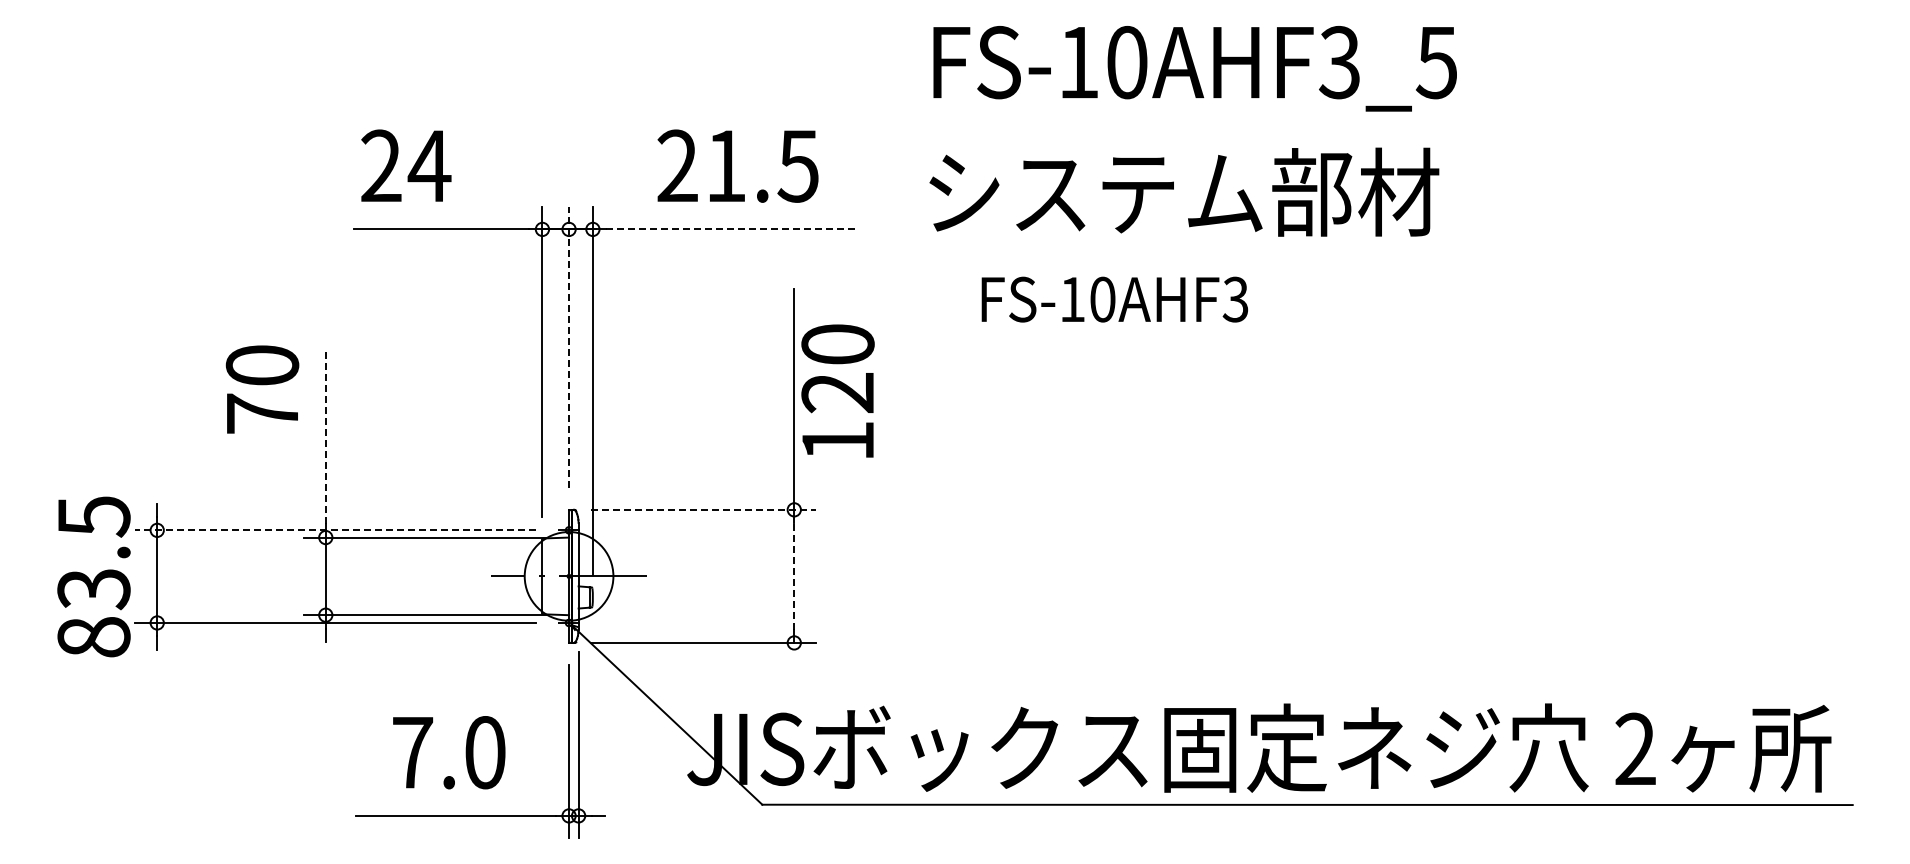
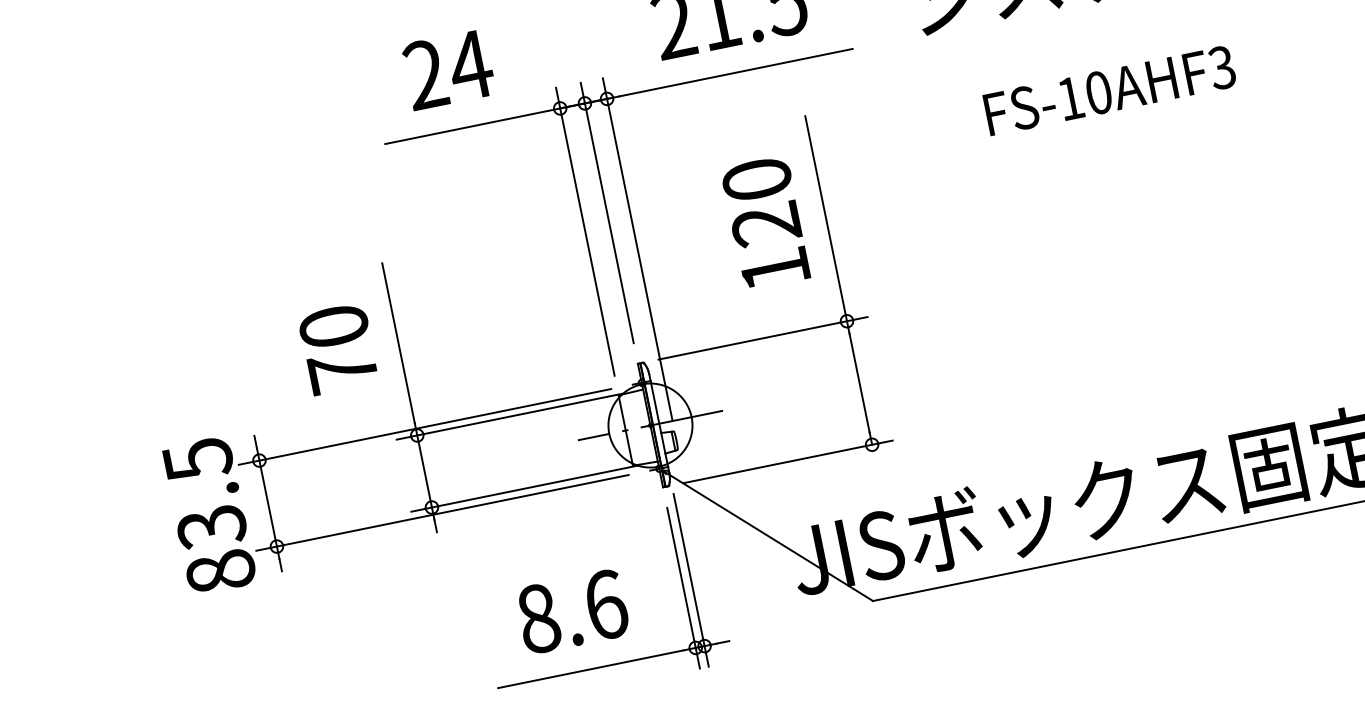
text: (406, 165) -> (448, 69), moved
line: (731, 229) -> (735, 72), dashed -> solid
text: (1114, 299) -> (1109, 90), moved
line: (569, 346) -> (607, 212), dashed -> solid
text: (262, 389) -> (338, 348), moved
text: (837, 390) -> (765, 222), moved
line: (325, 437) -> (398, 342), dashed -> solid
line: (703, 509) -> (762, 338), dashed -> solid
line: (335, 530) -> (424, 427), dashed -> solid
line: (794, 575) -> (859, 382), dashed -> solid
text: (448, 752) -> (571, 611), 7.0 -> 8.6

